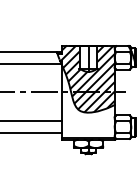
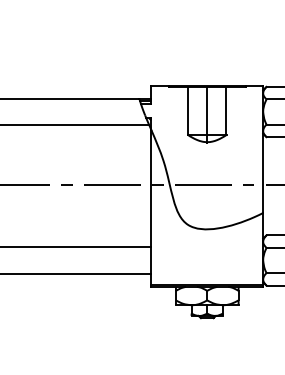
hatch: (85, 78) -> (200, 156), removed

